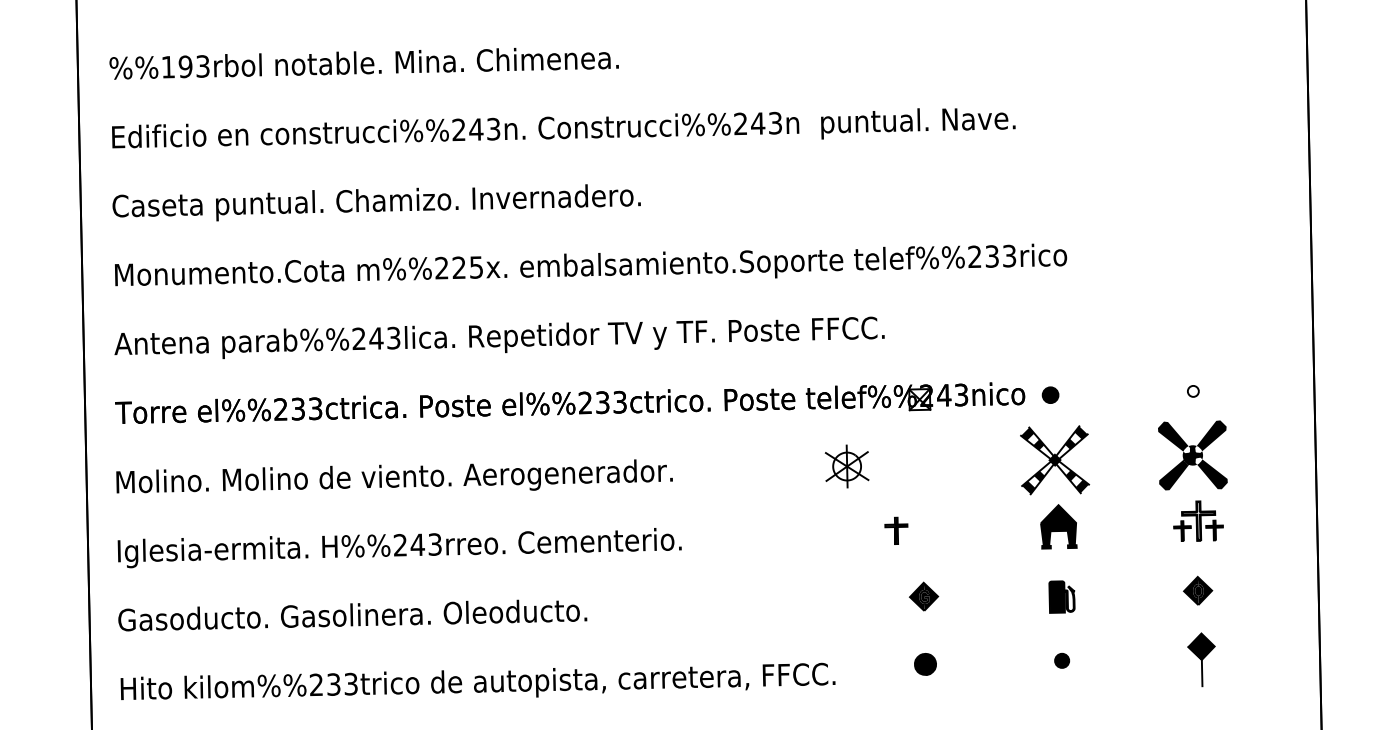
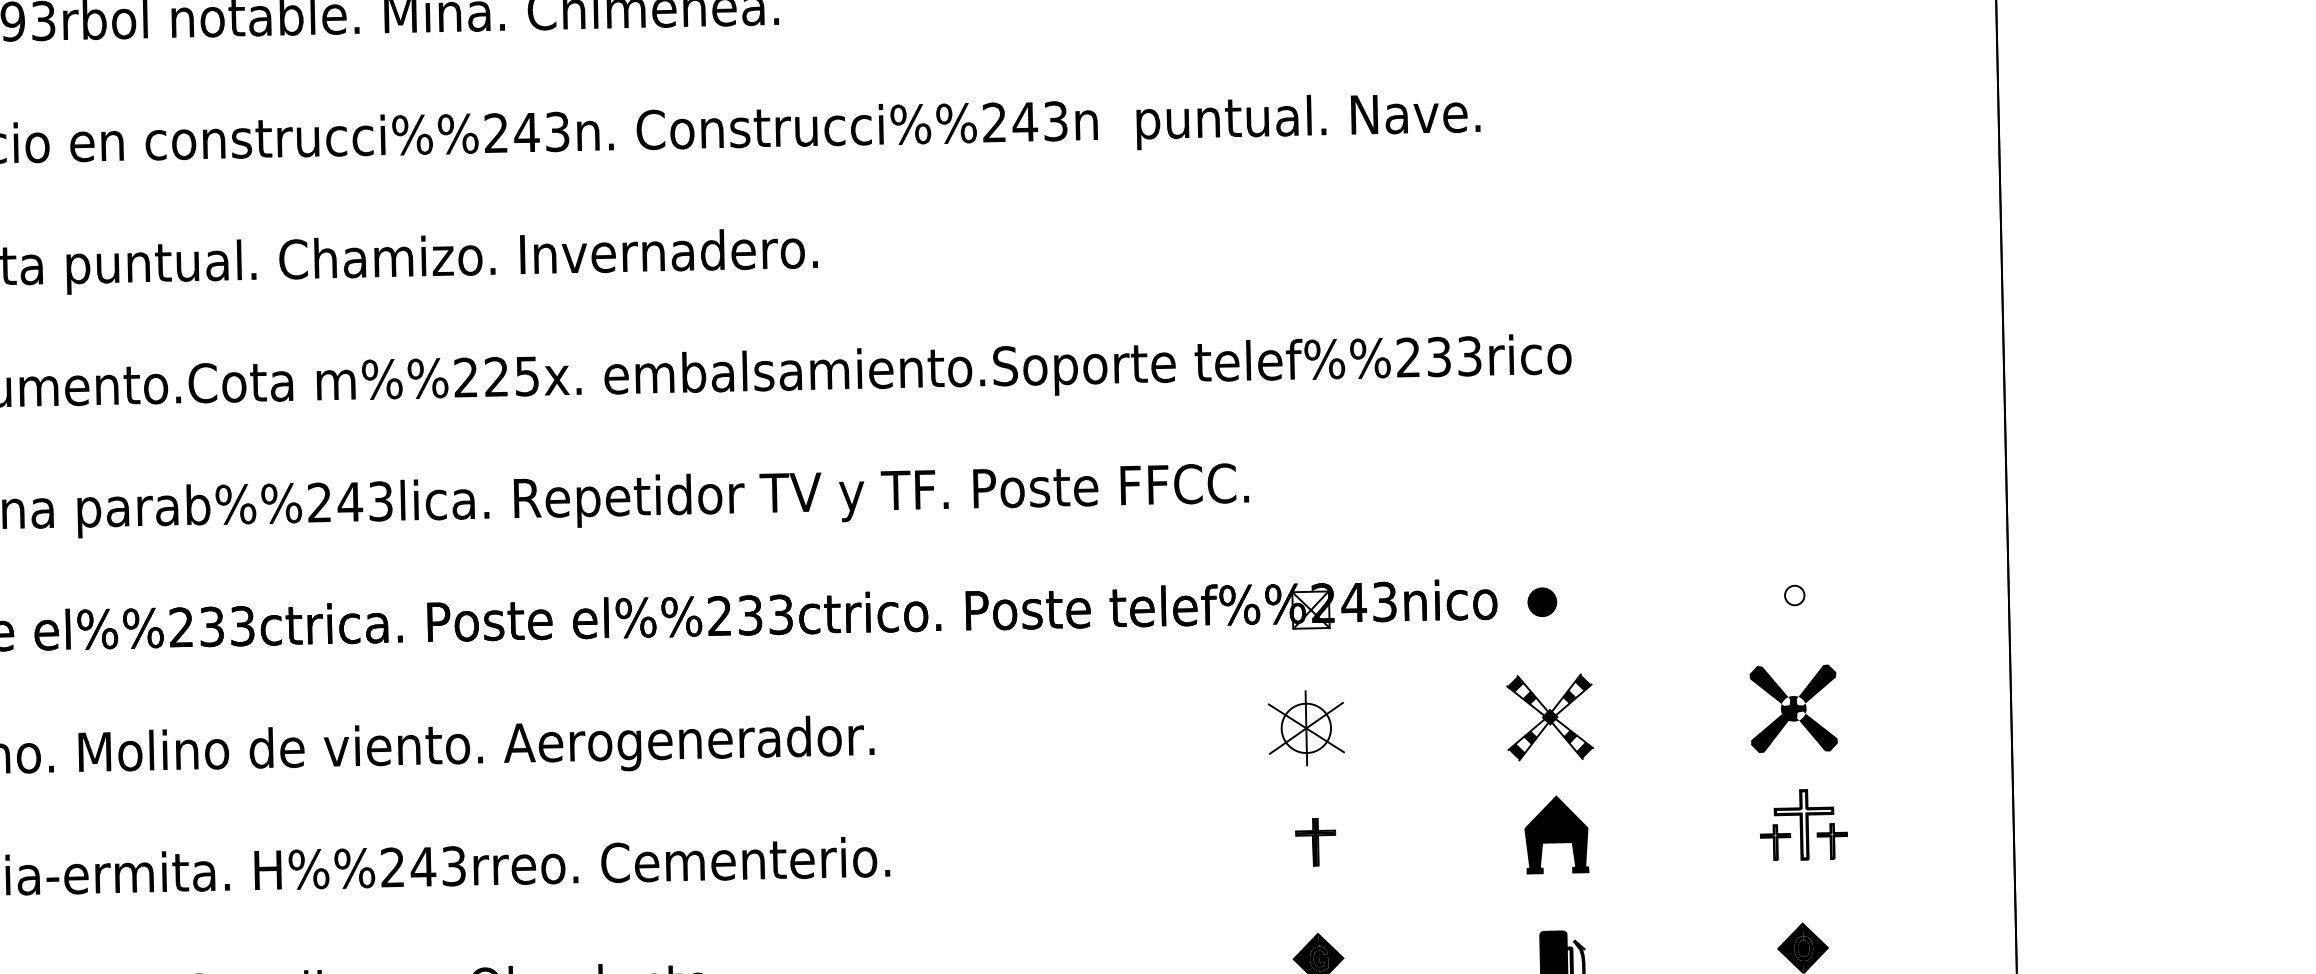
part: (1192, 455) -> (1793, 708), size x0.71
part: (1054, 460) -> (1549, 717), size x0.71
part: (846, 466) -> (1305, 728), moved
part: (896, 530) -> (1315, 841), moved

